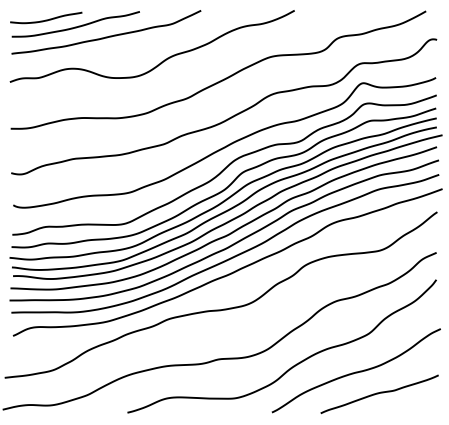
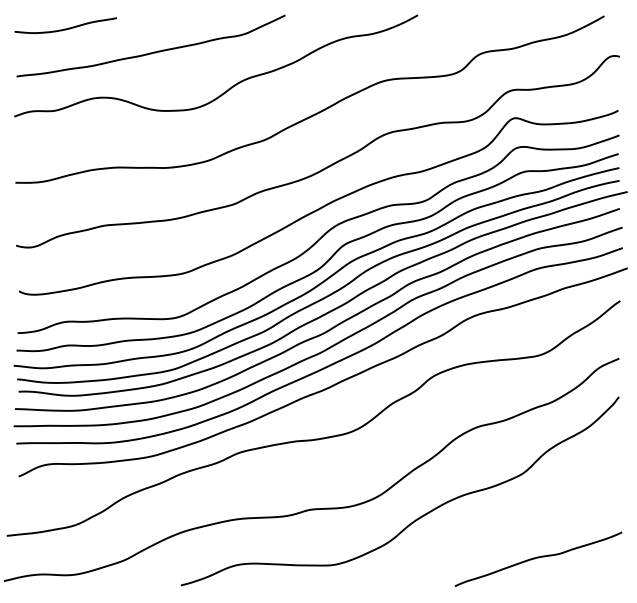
curve: (77, 26) -> (109, 37), removed
curve: (356, 371) -> (505, 527), removed

